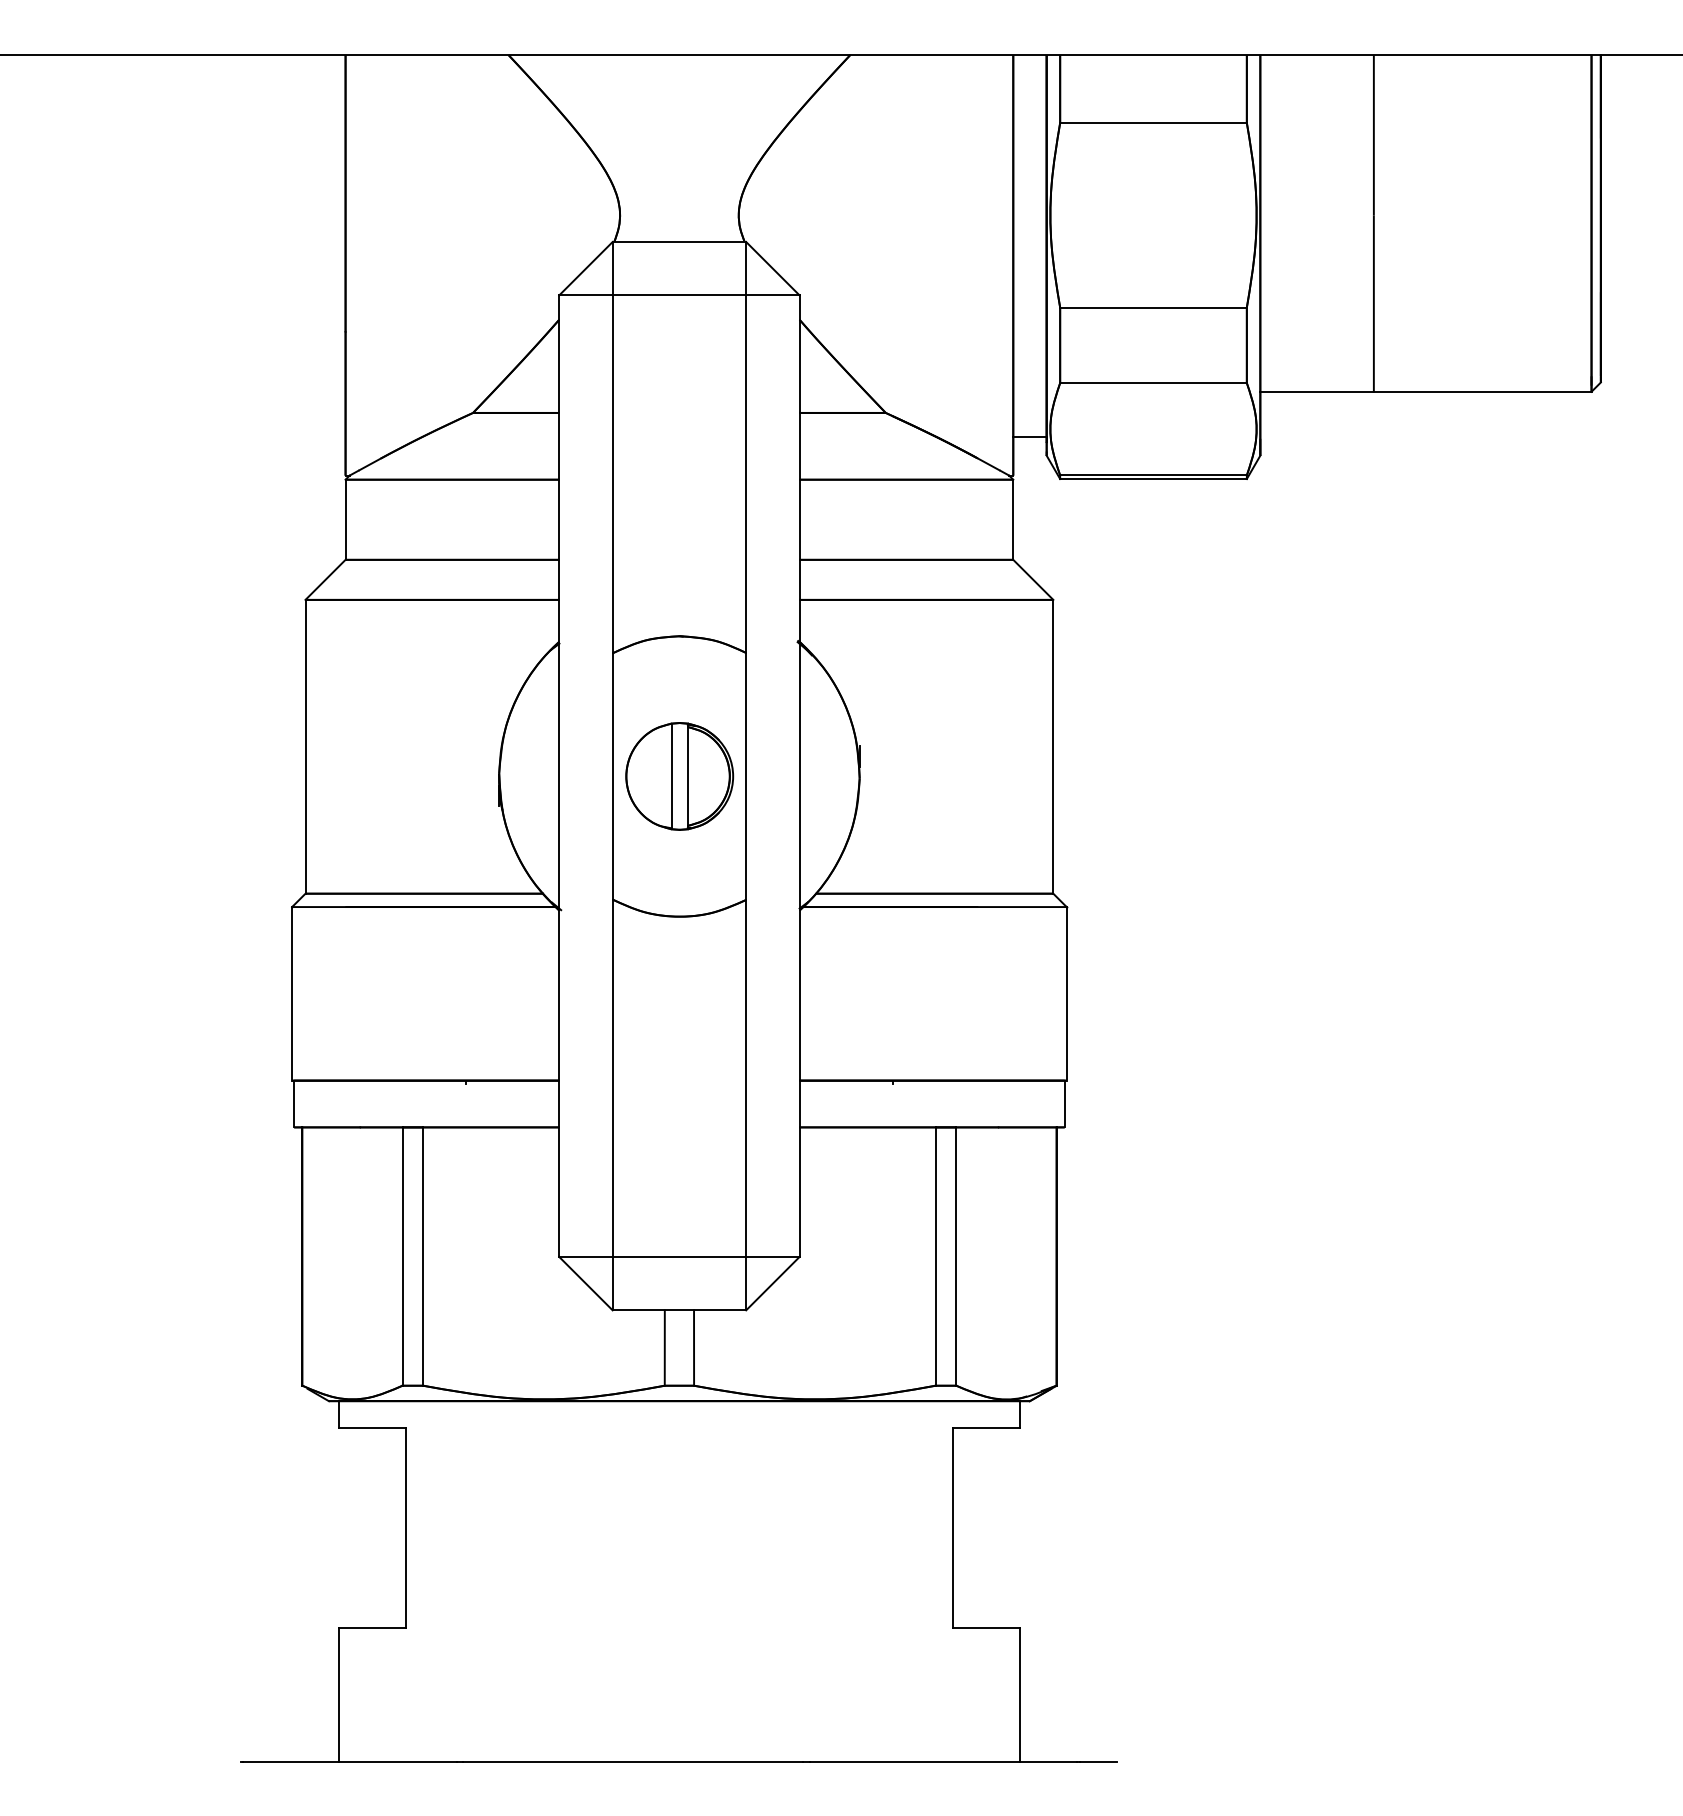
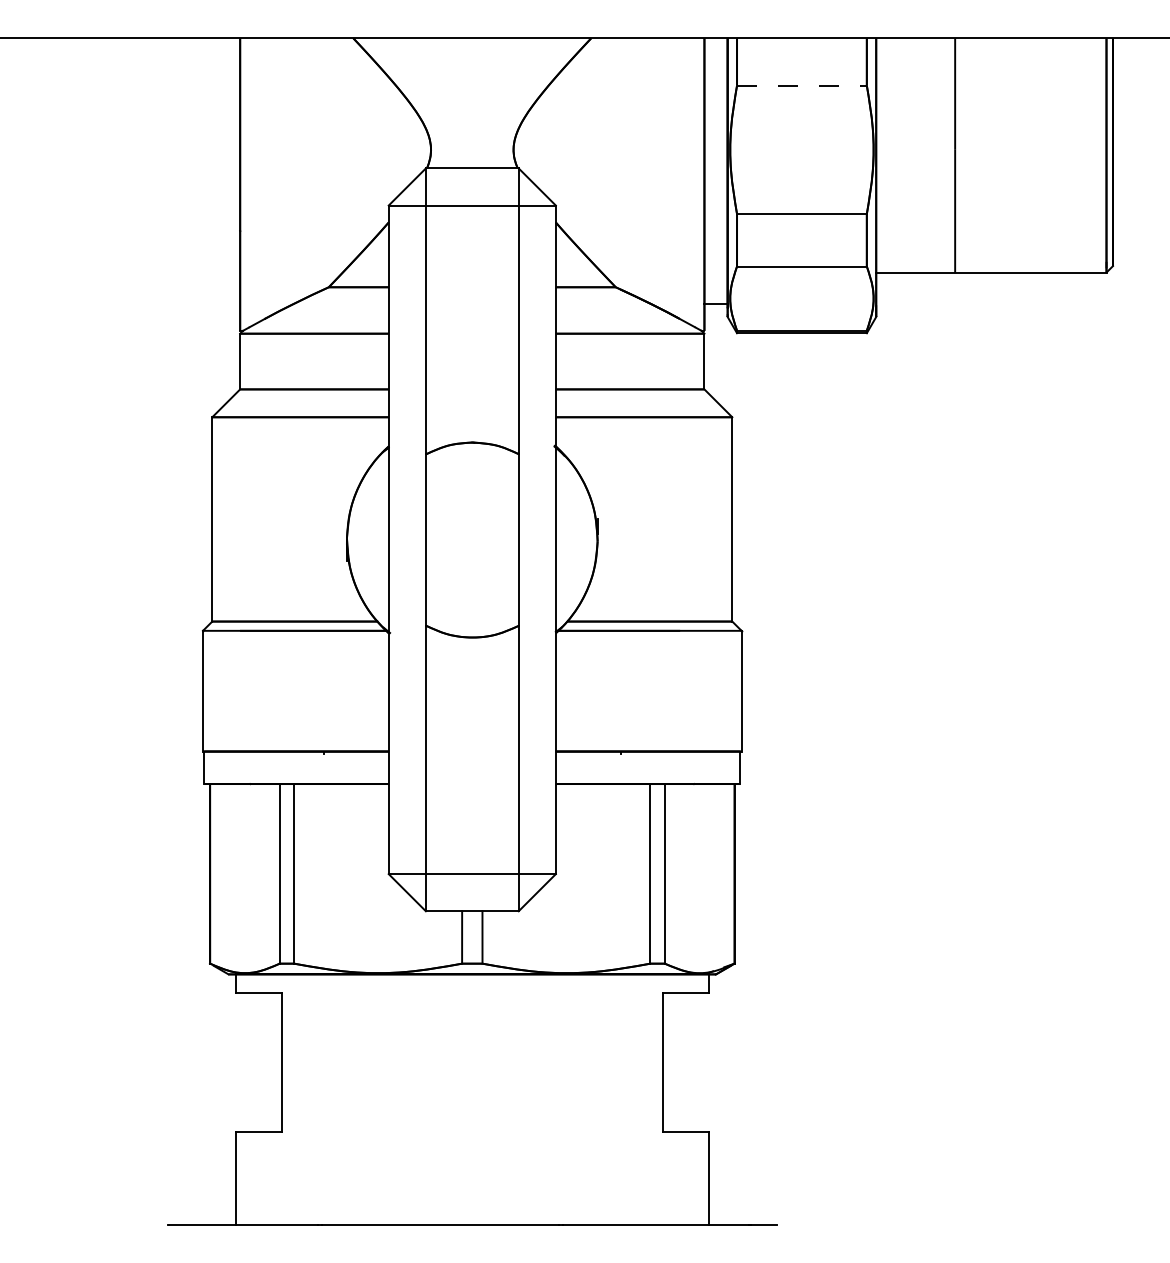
line: (1152, 122) -> (801, 85), solid -> dashed
part: (679, 775) -> (472, 539), removed

